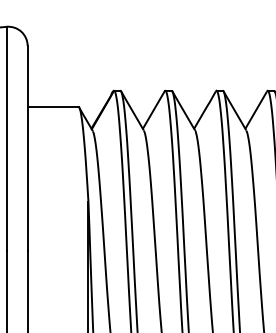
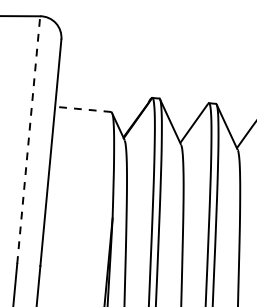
line: (52, 106) -> (82, 109), solid -> dashed
line: (6, 138) -> (28, 139), solid -> dashed

